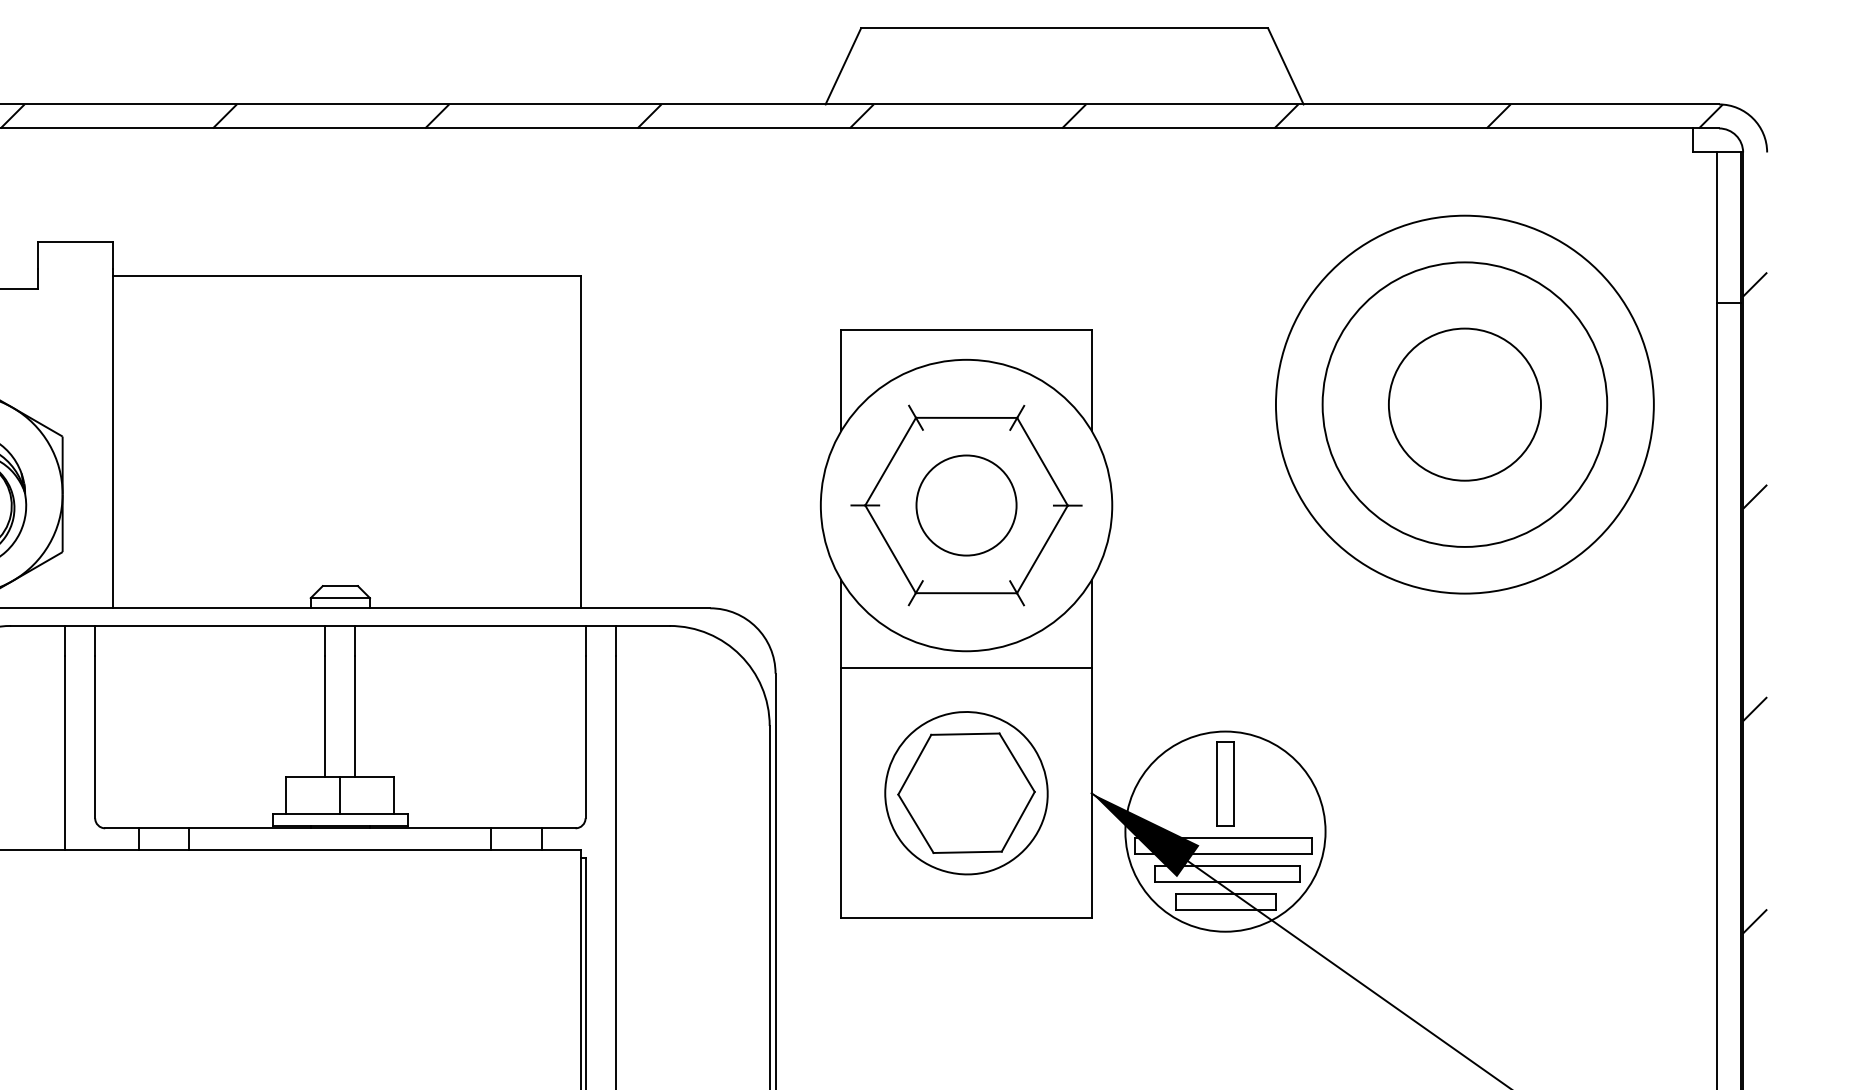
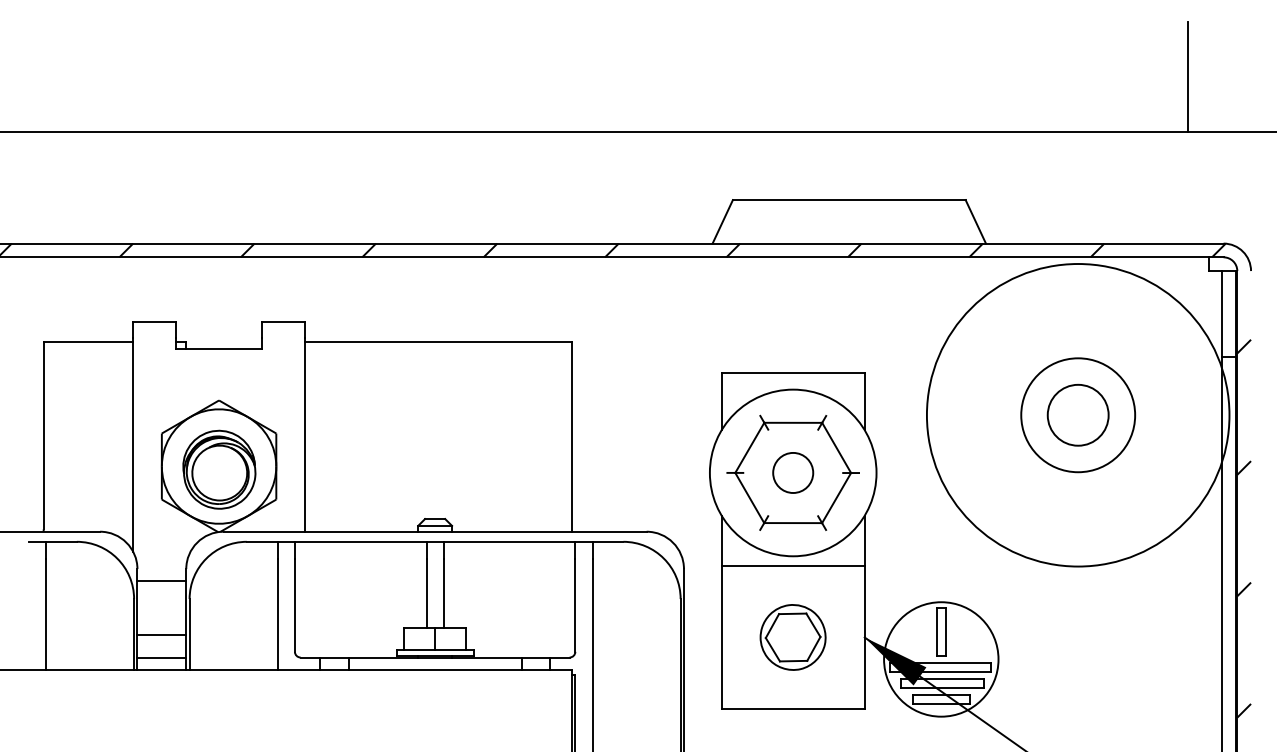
circle: (1463, 403) -> (1077, 414), size x0.7
circle: (1463, 403) -> (1077, 414), size x0.7
circle: (1465, 405) -> (1078, 415), size x1.4
circle: (965, 504) -> (792, 472), size x0.7
part: (965, 793) -> (792, 637), size x0.7

